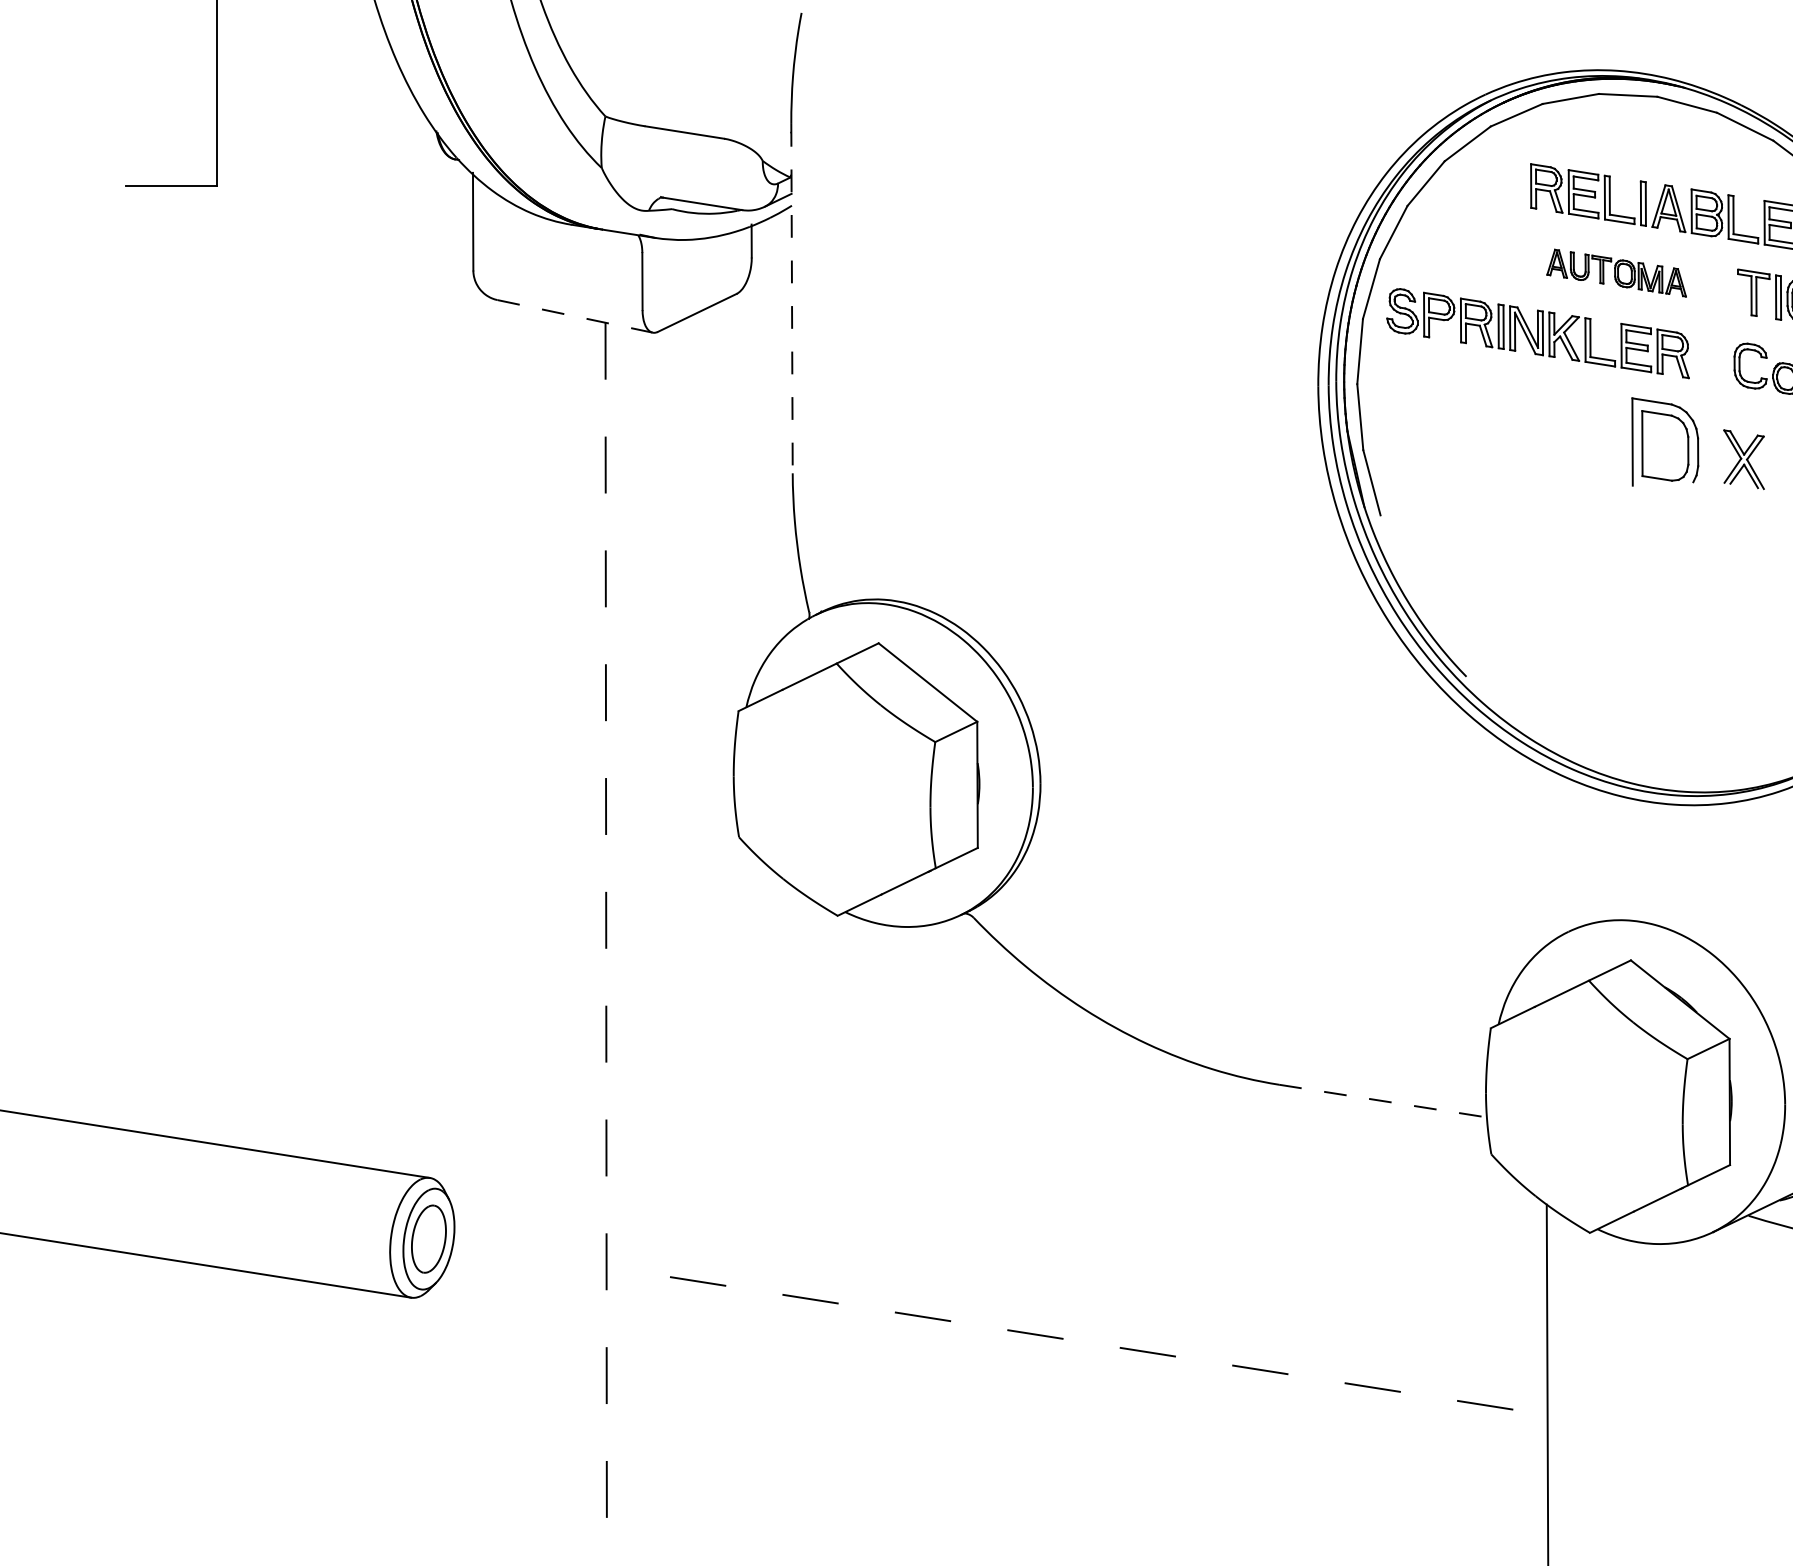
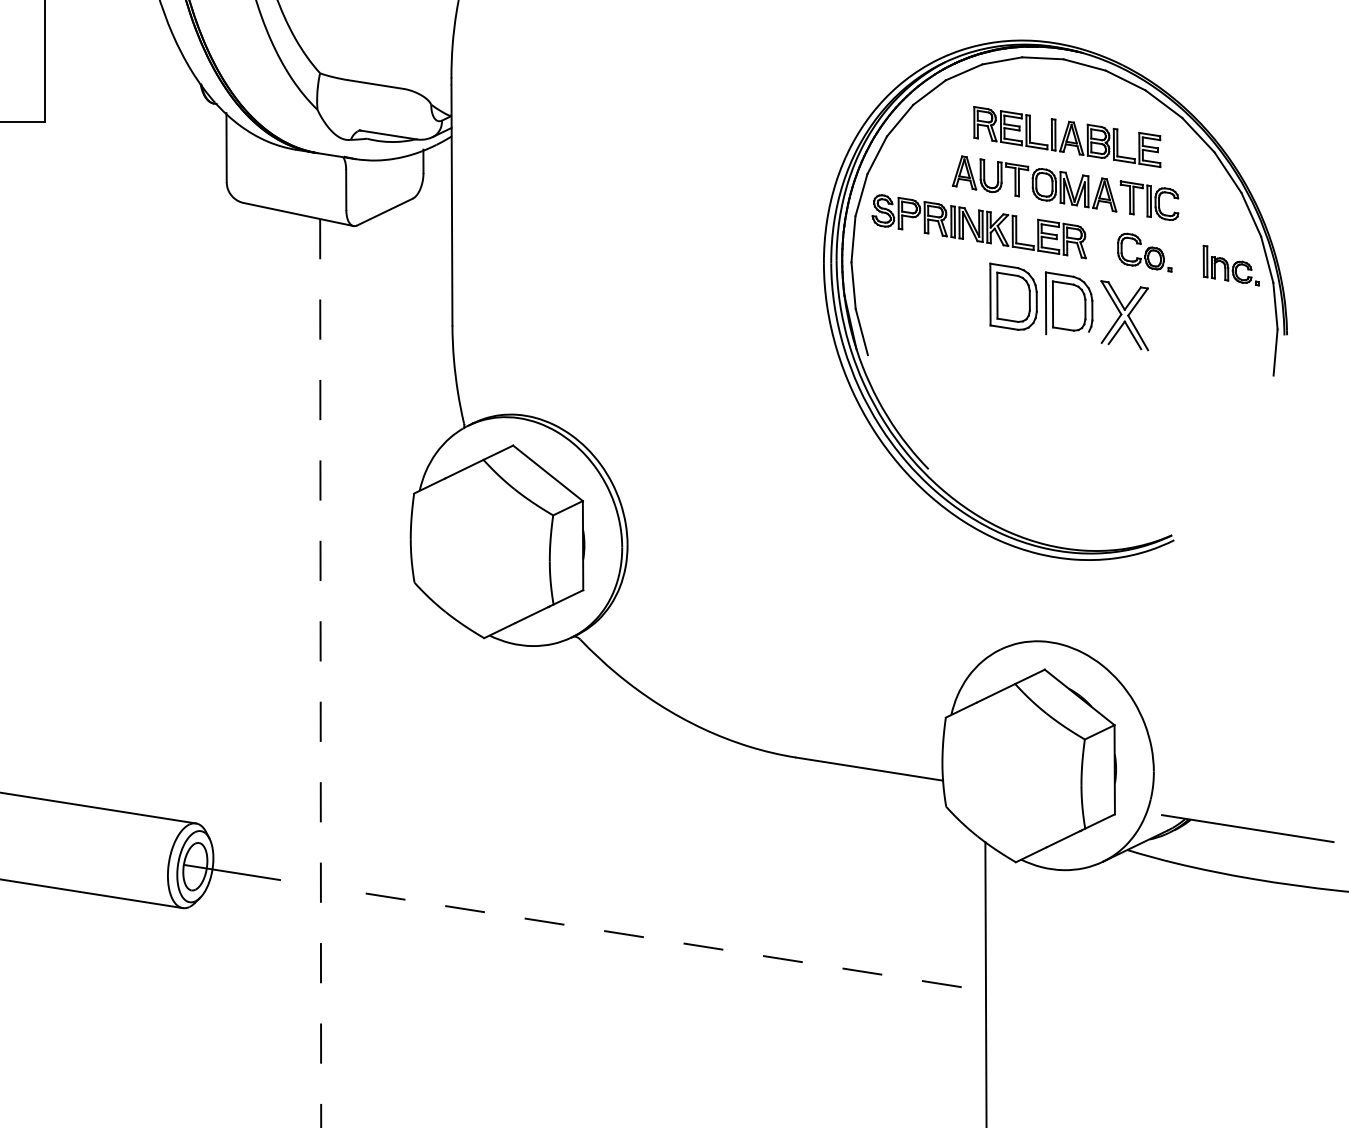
part: (1616, 272) -> (1034, 183), size x1.67
line: (791, 299) -> (451, 202), dashed -> solid
line: (576, 316) -> (299, 214), dashed -> solid
part: (1586, 432) -> (1013, 296), added
part: (1743, 459) -> (1124, 315), size x1.67
line: (1384, 1101) -> (870, 769), dashed -> solid
line: (480, 1247) -> (231, 872), added

